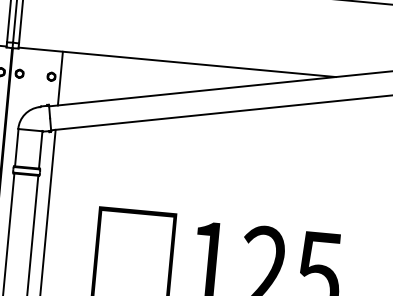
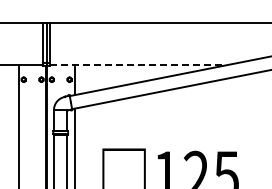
line: (177, 62) -> (138, 65), solid -> dashed

